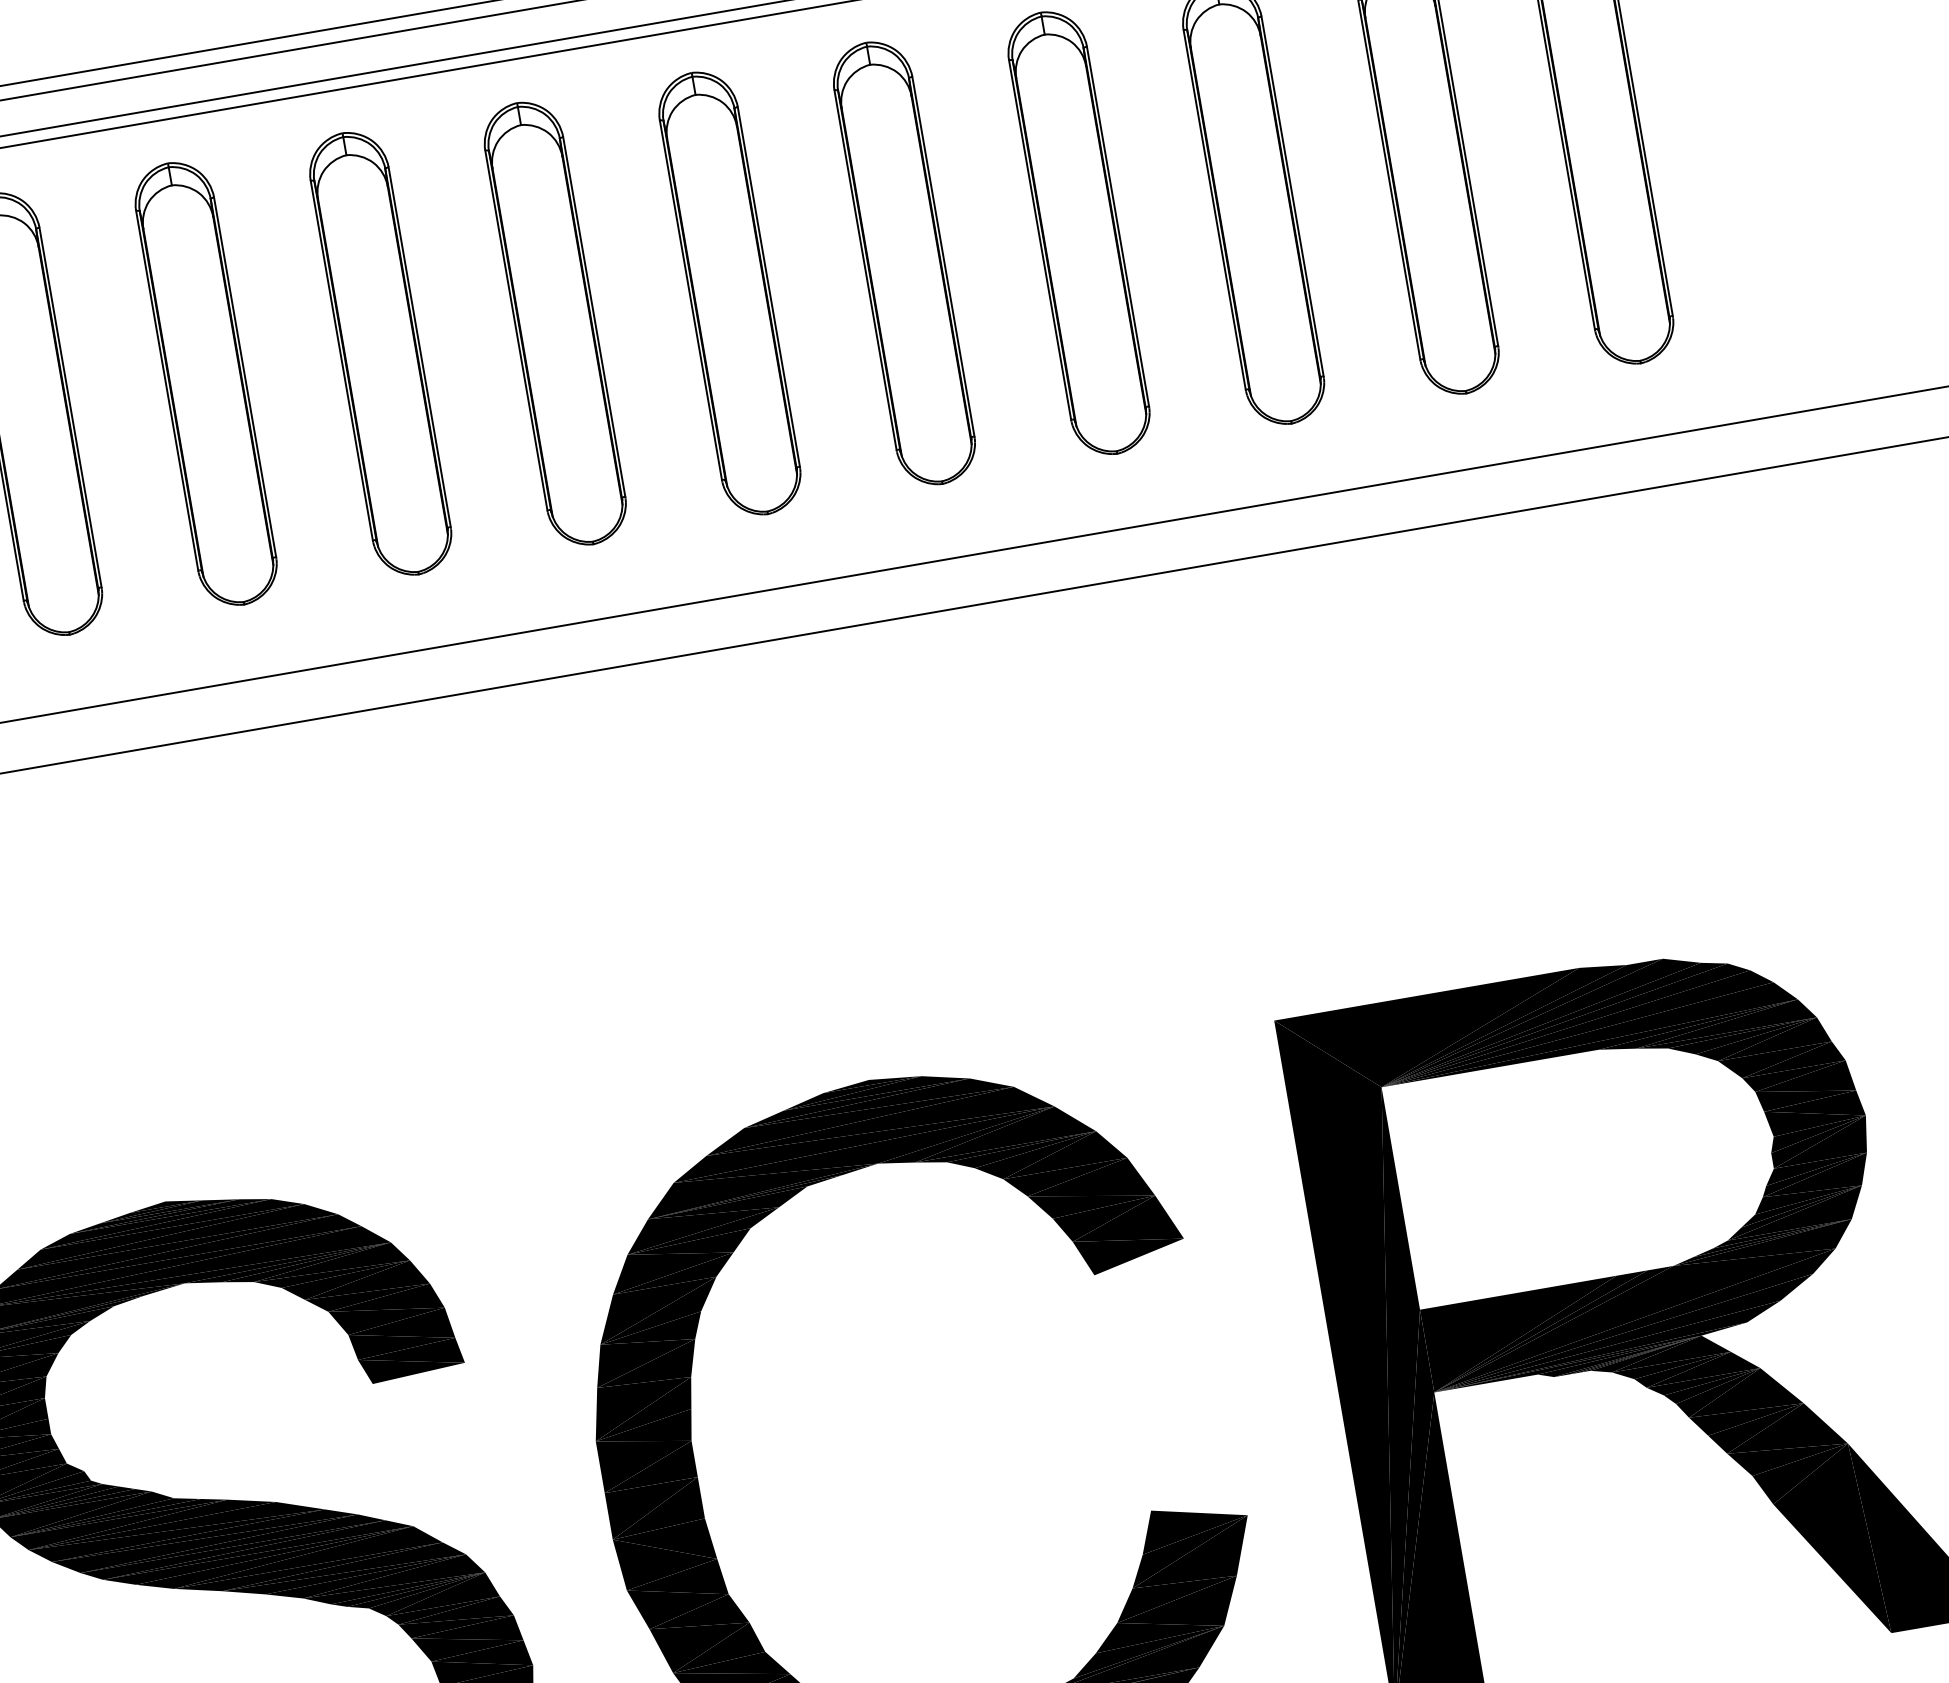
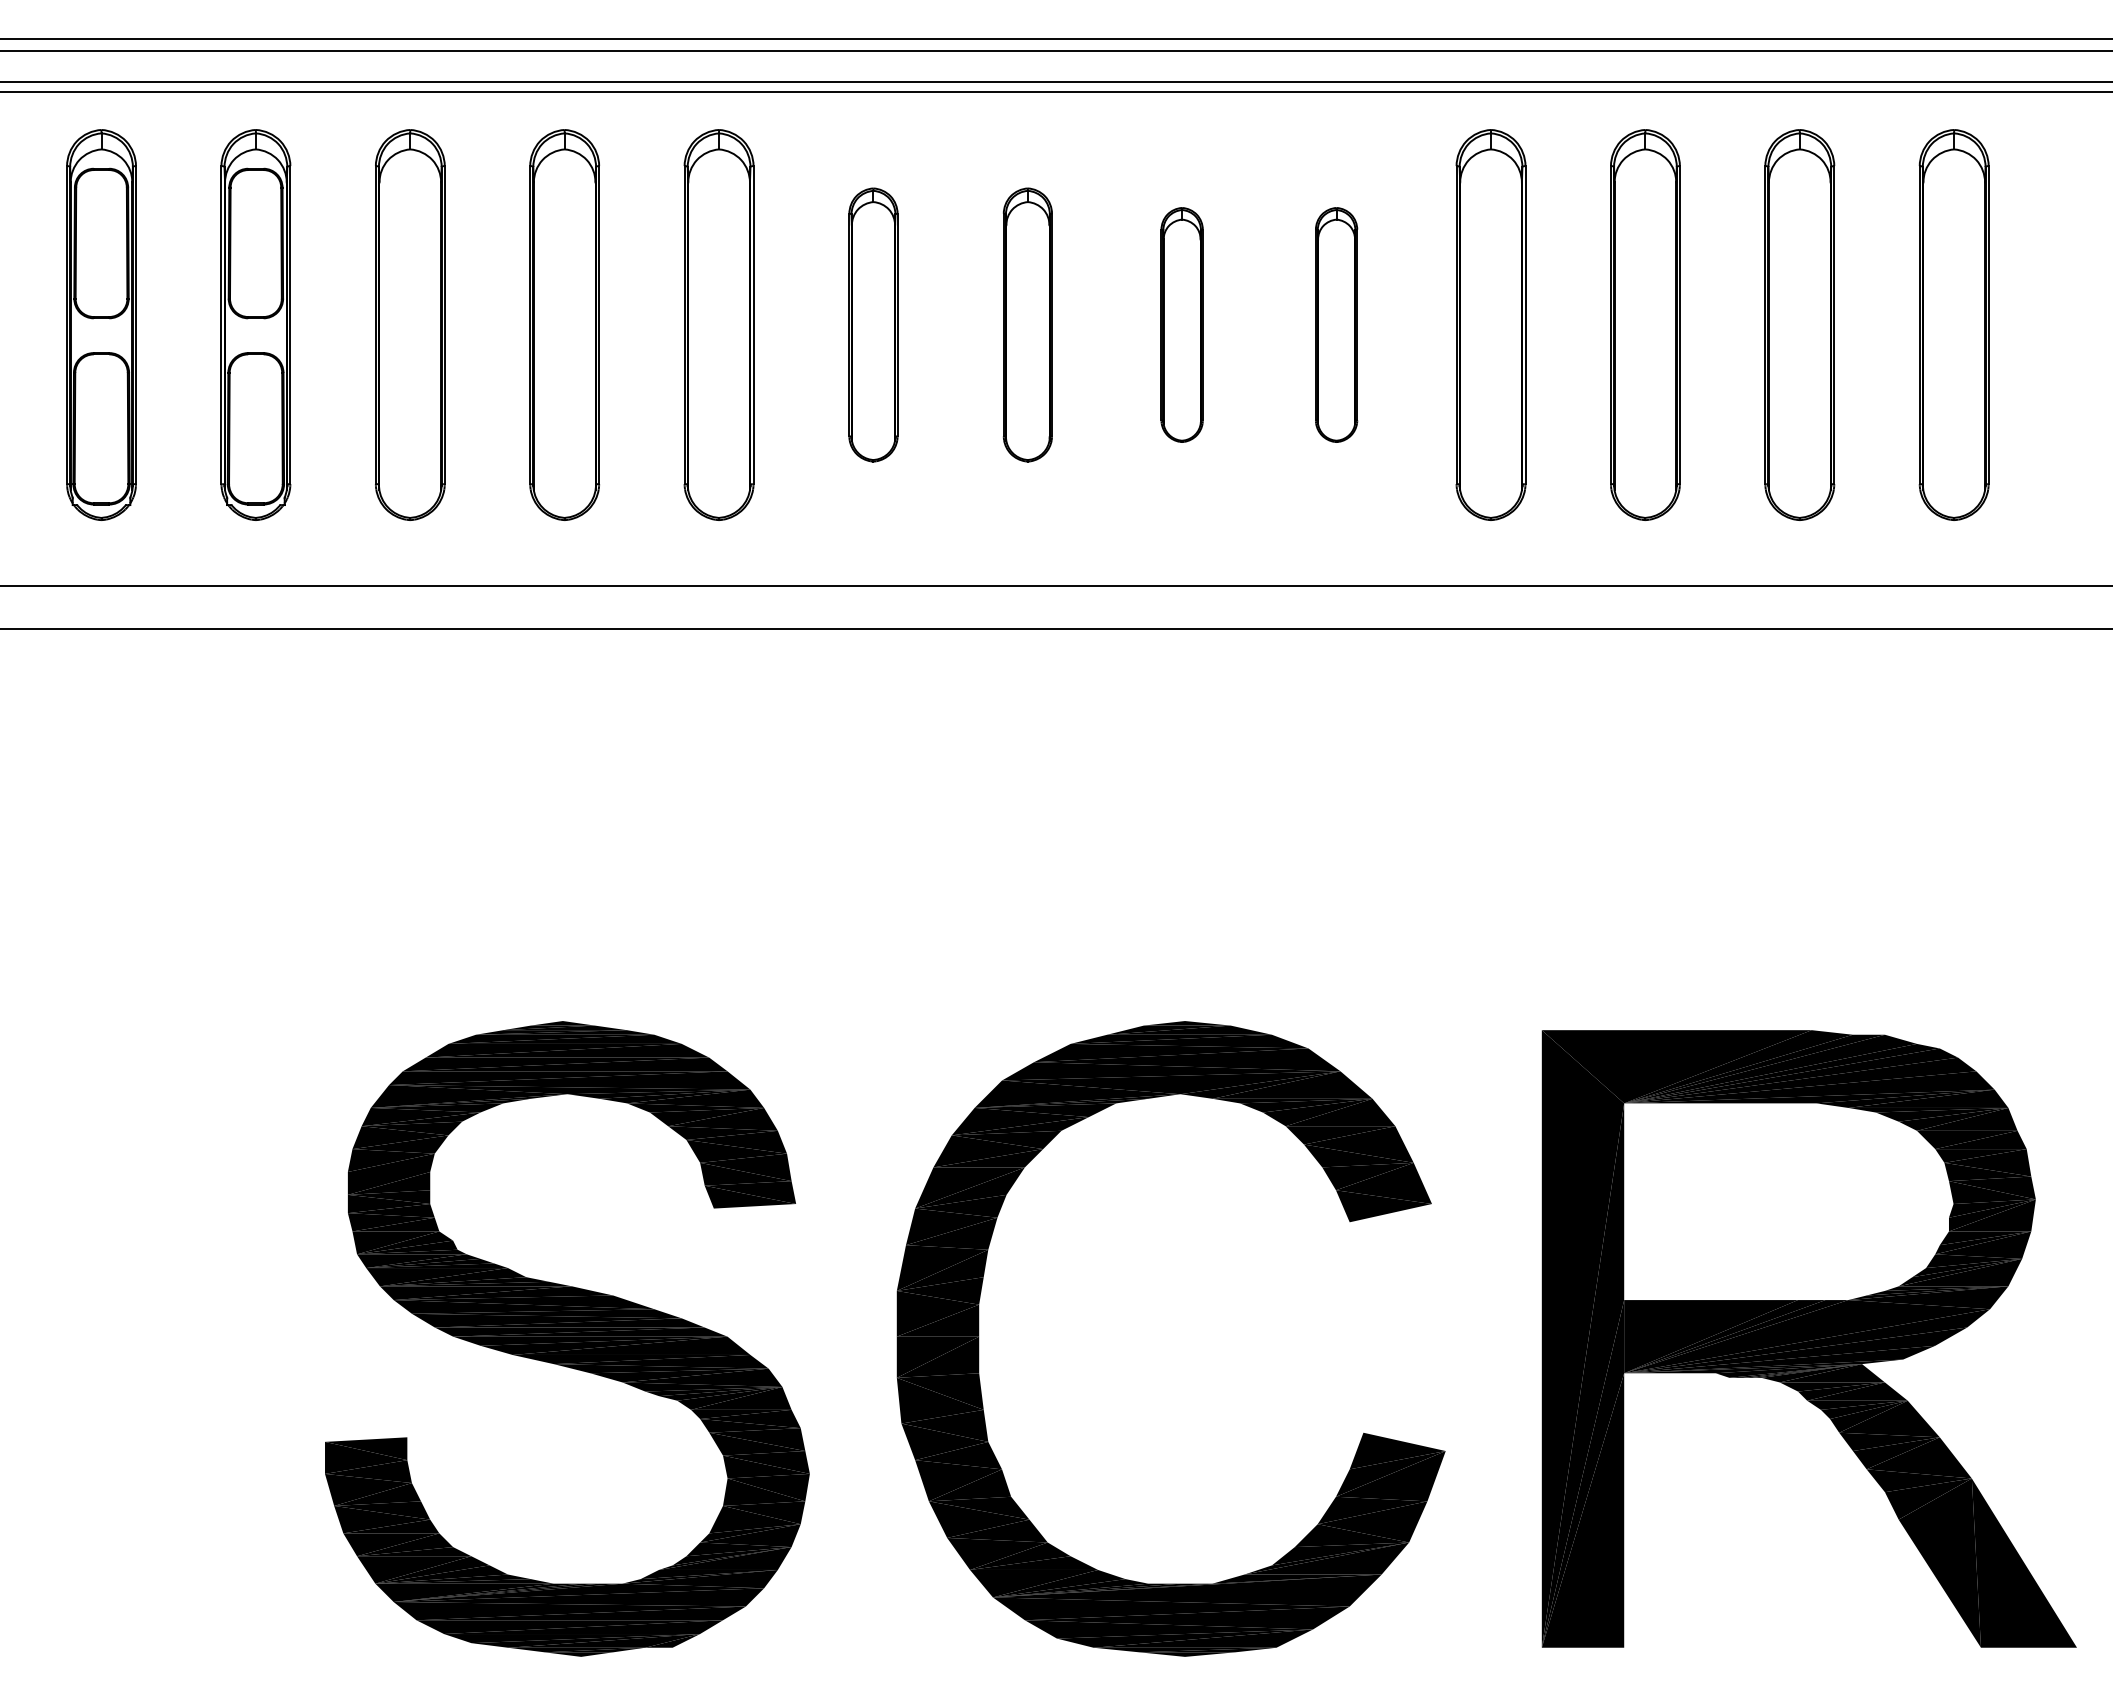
part: (904, 262) -> (1336, 324), size x0.6
part: (728, 293) -> (1181, 324), size x0.6
part: (554, 323) -> (1027, 324), size x0.7
part: (380, 353) -> (873, 324), size x0.7

